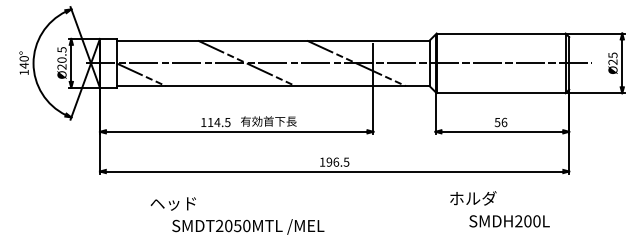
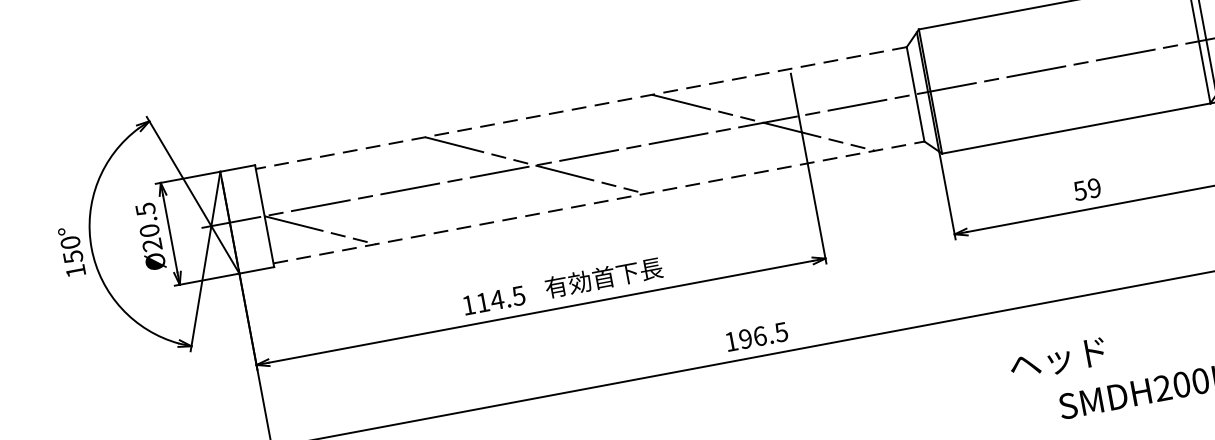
line: (272, 40) -> (579, 107), solid -> dashed
text: (23, 65) -> (71, 256), 140° -> 150°
line: (273, 86) -> (599, 203), solid -> dashed
text: (504, 122) -> (1094, 188), 56 -> 59
text: (473, 198) -> (1059, 358), ホルダ -> ヘッド

